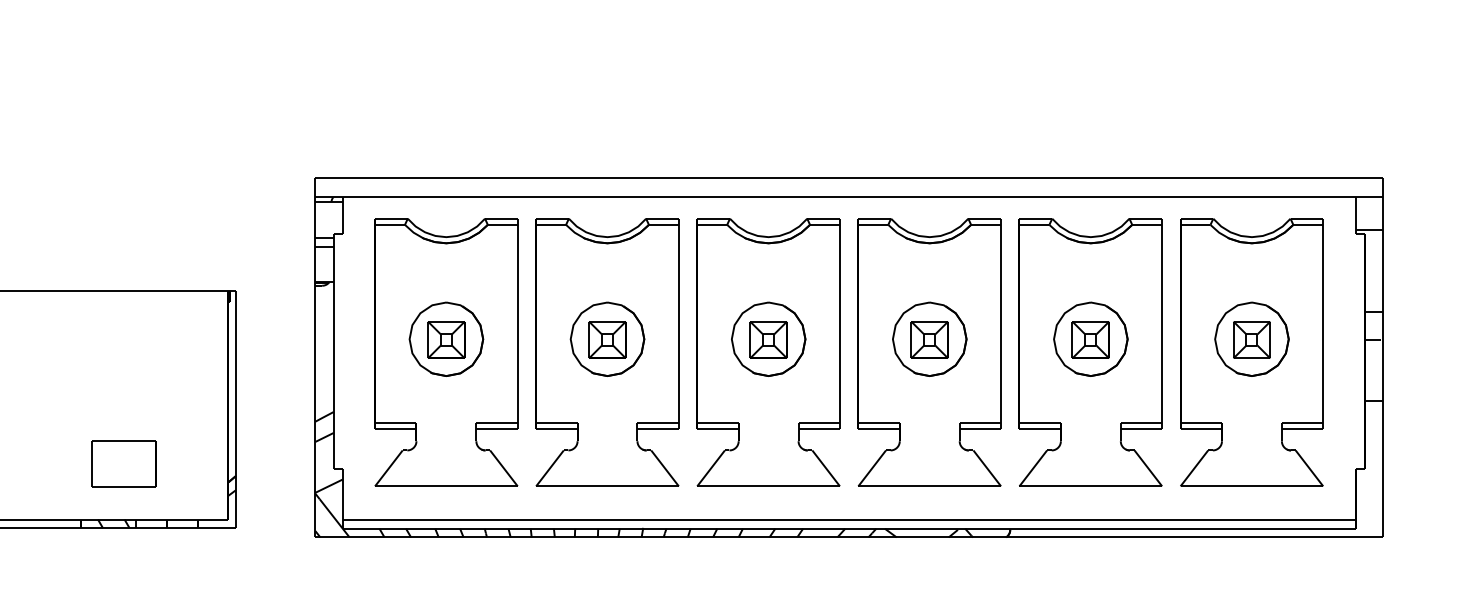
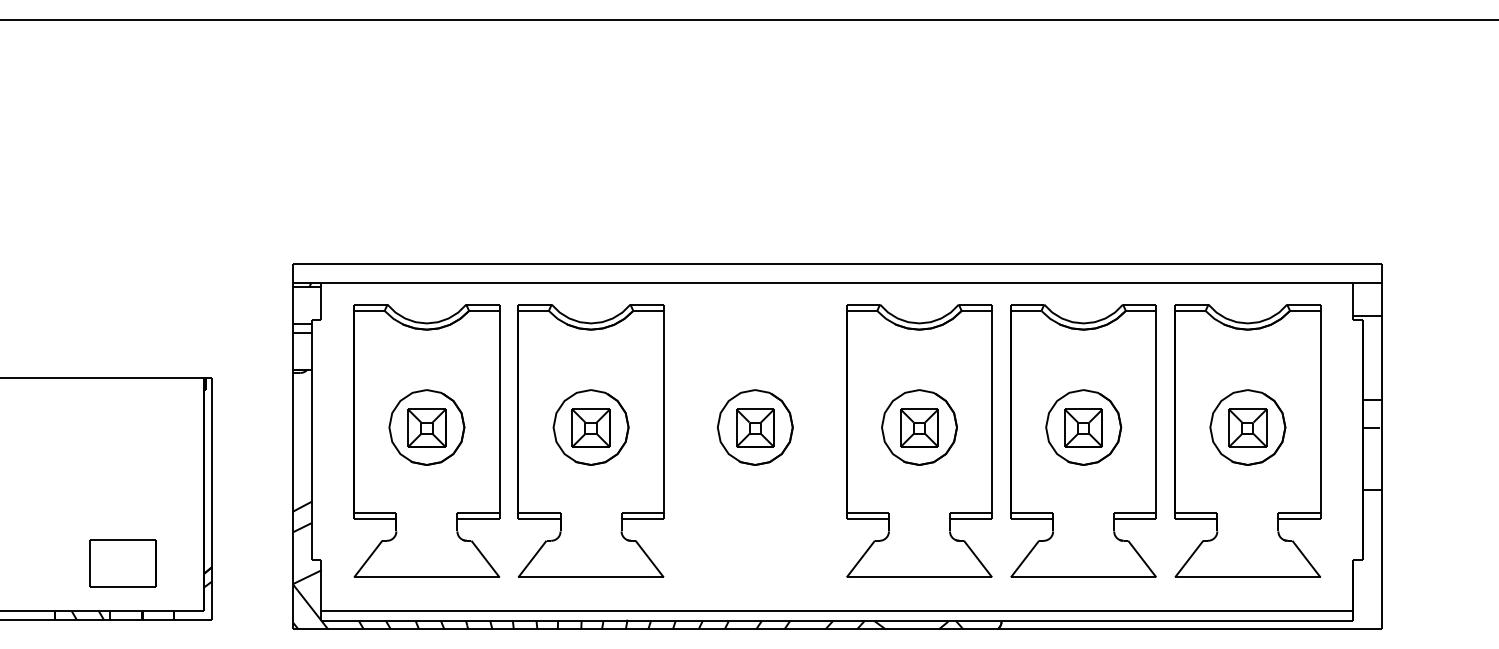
part: (768, 352) -> (755, 440), removed
part: (123, 463) -> (122, 563), moved

